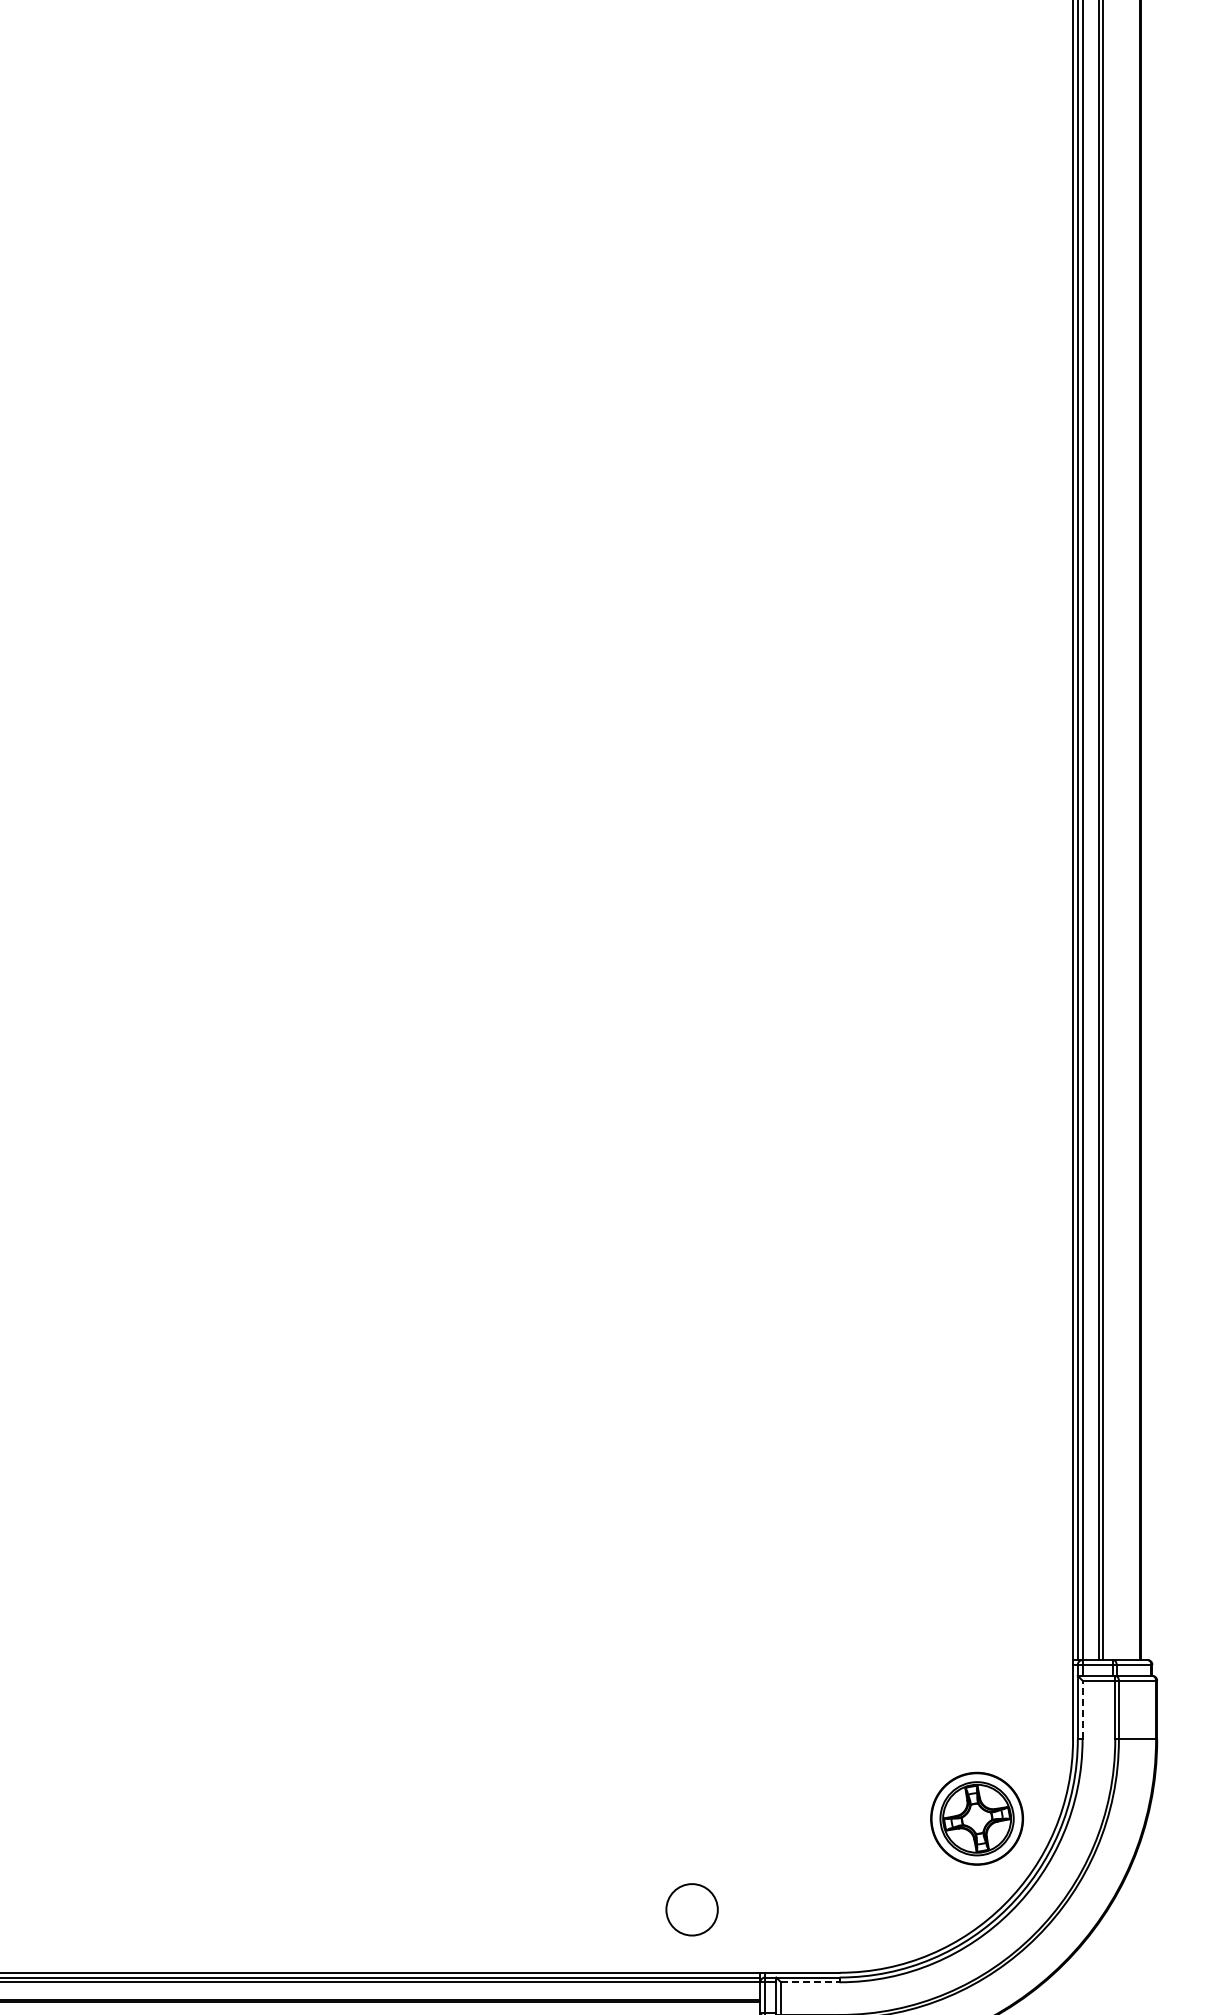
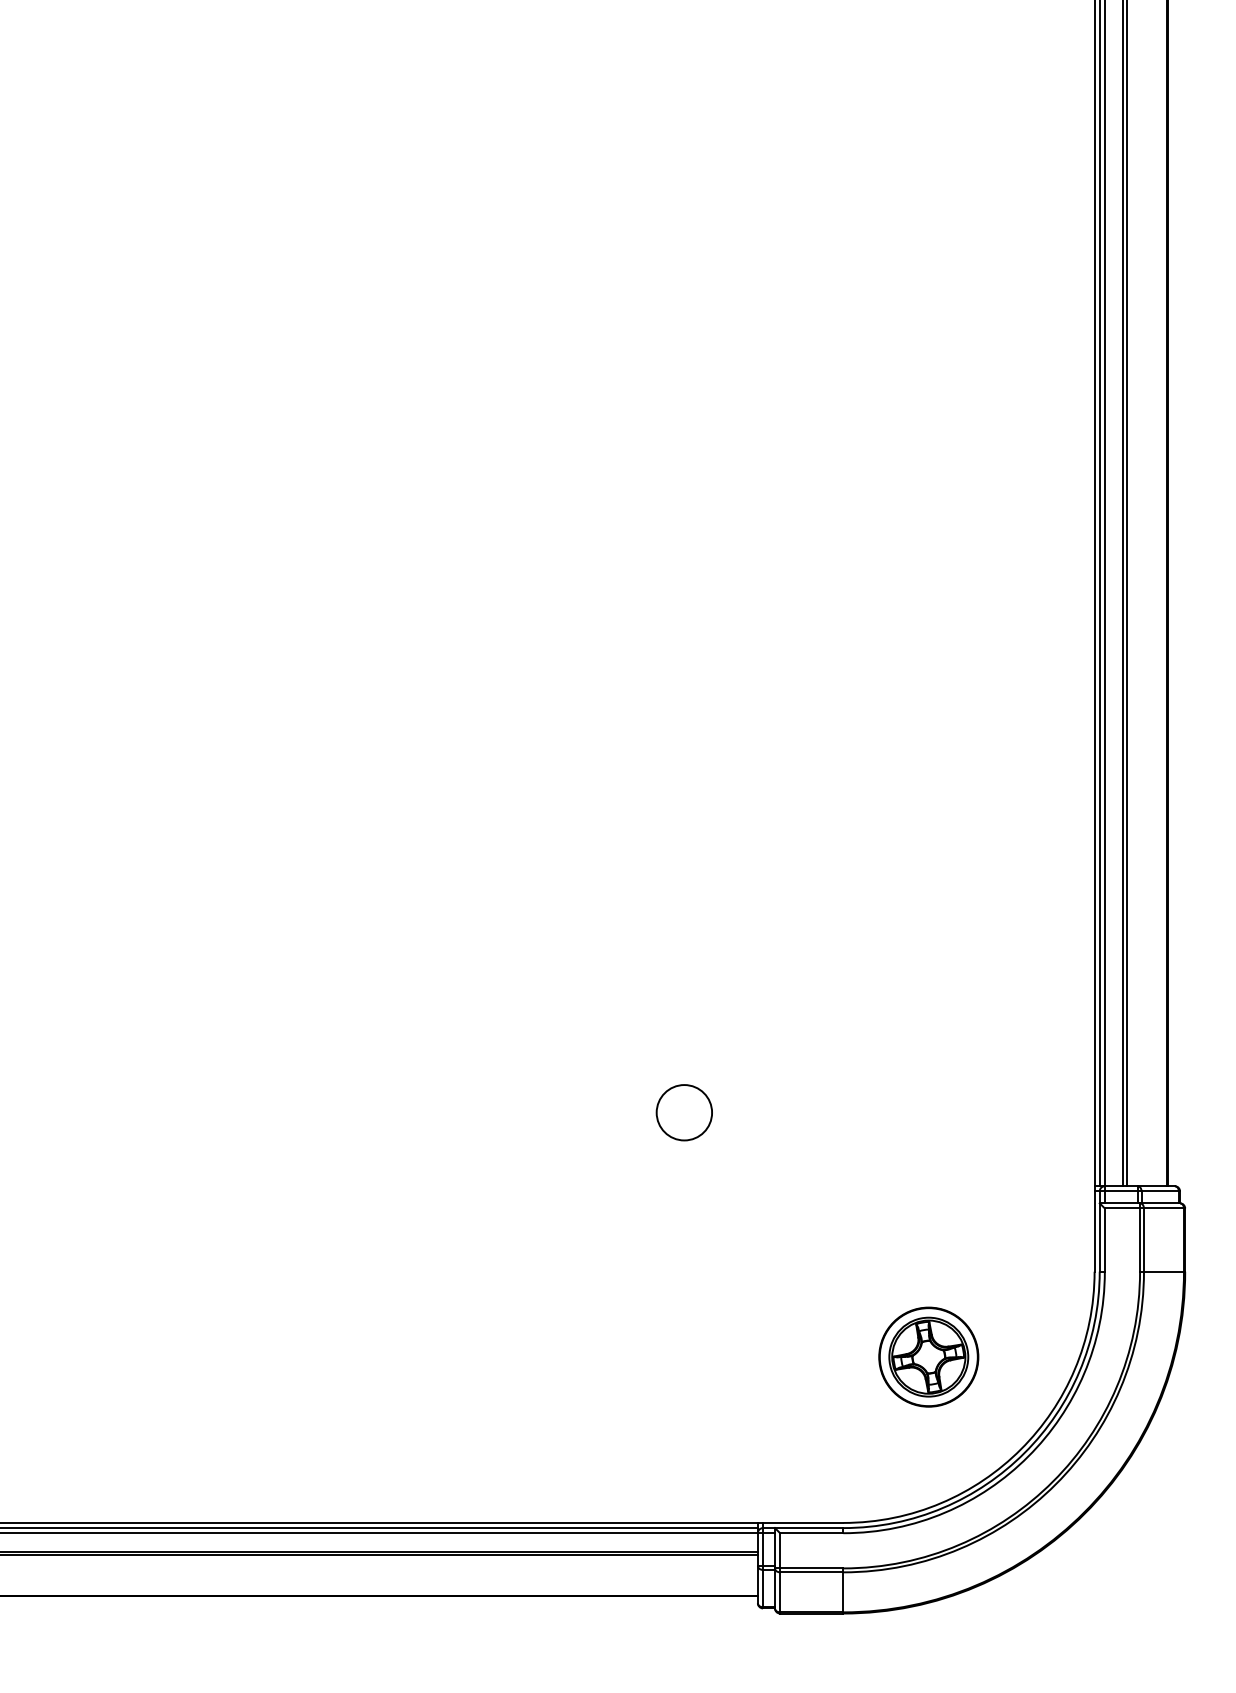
line: (1082, 1709) -> (1104, 1239), dashed -> solid
part: (976, 1818) -> (928, 1356), moved
circle: (691, 1909) -> (683, 1112), moved
line: (810, 1982) -> (811, 1533), dashed -> solid

